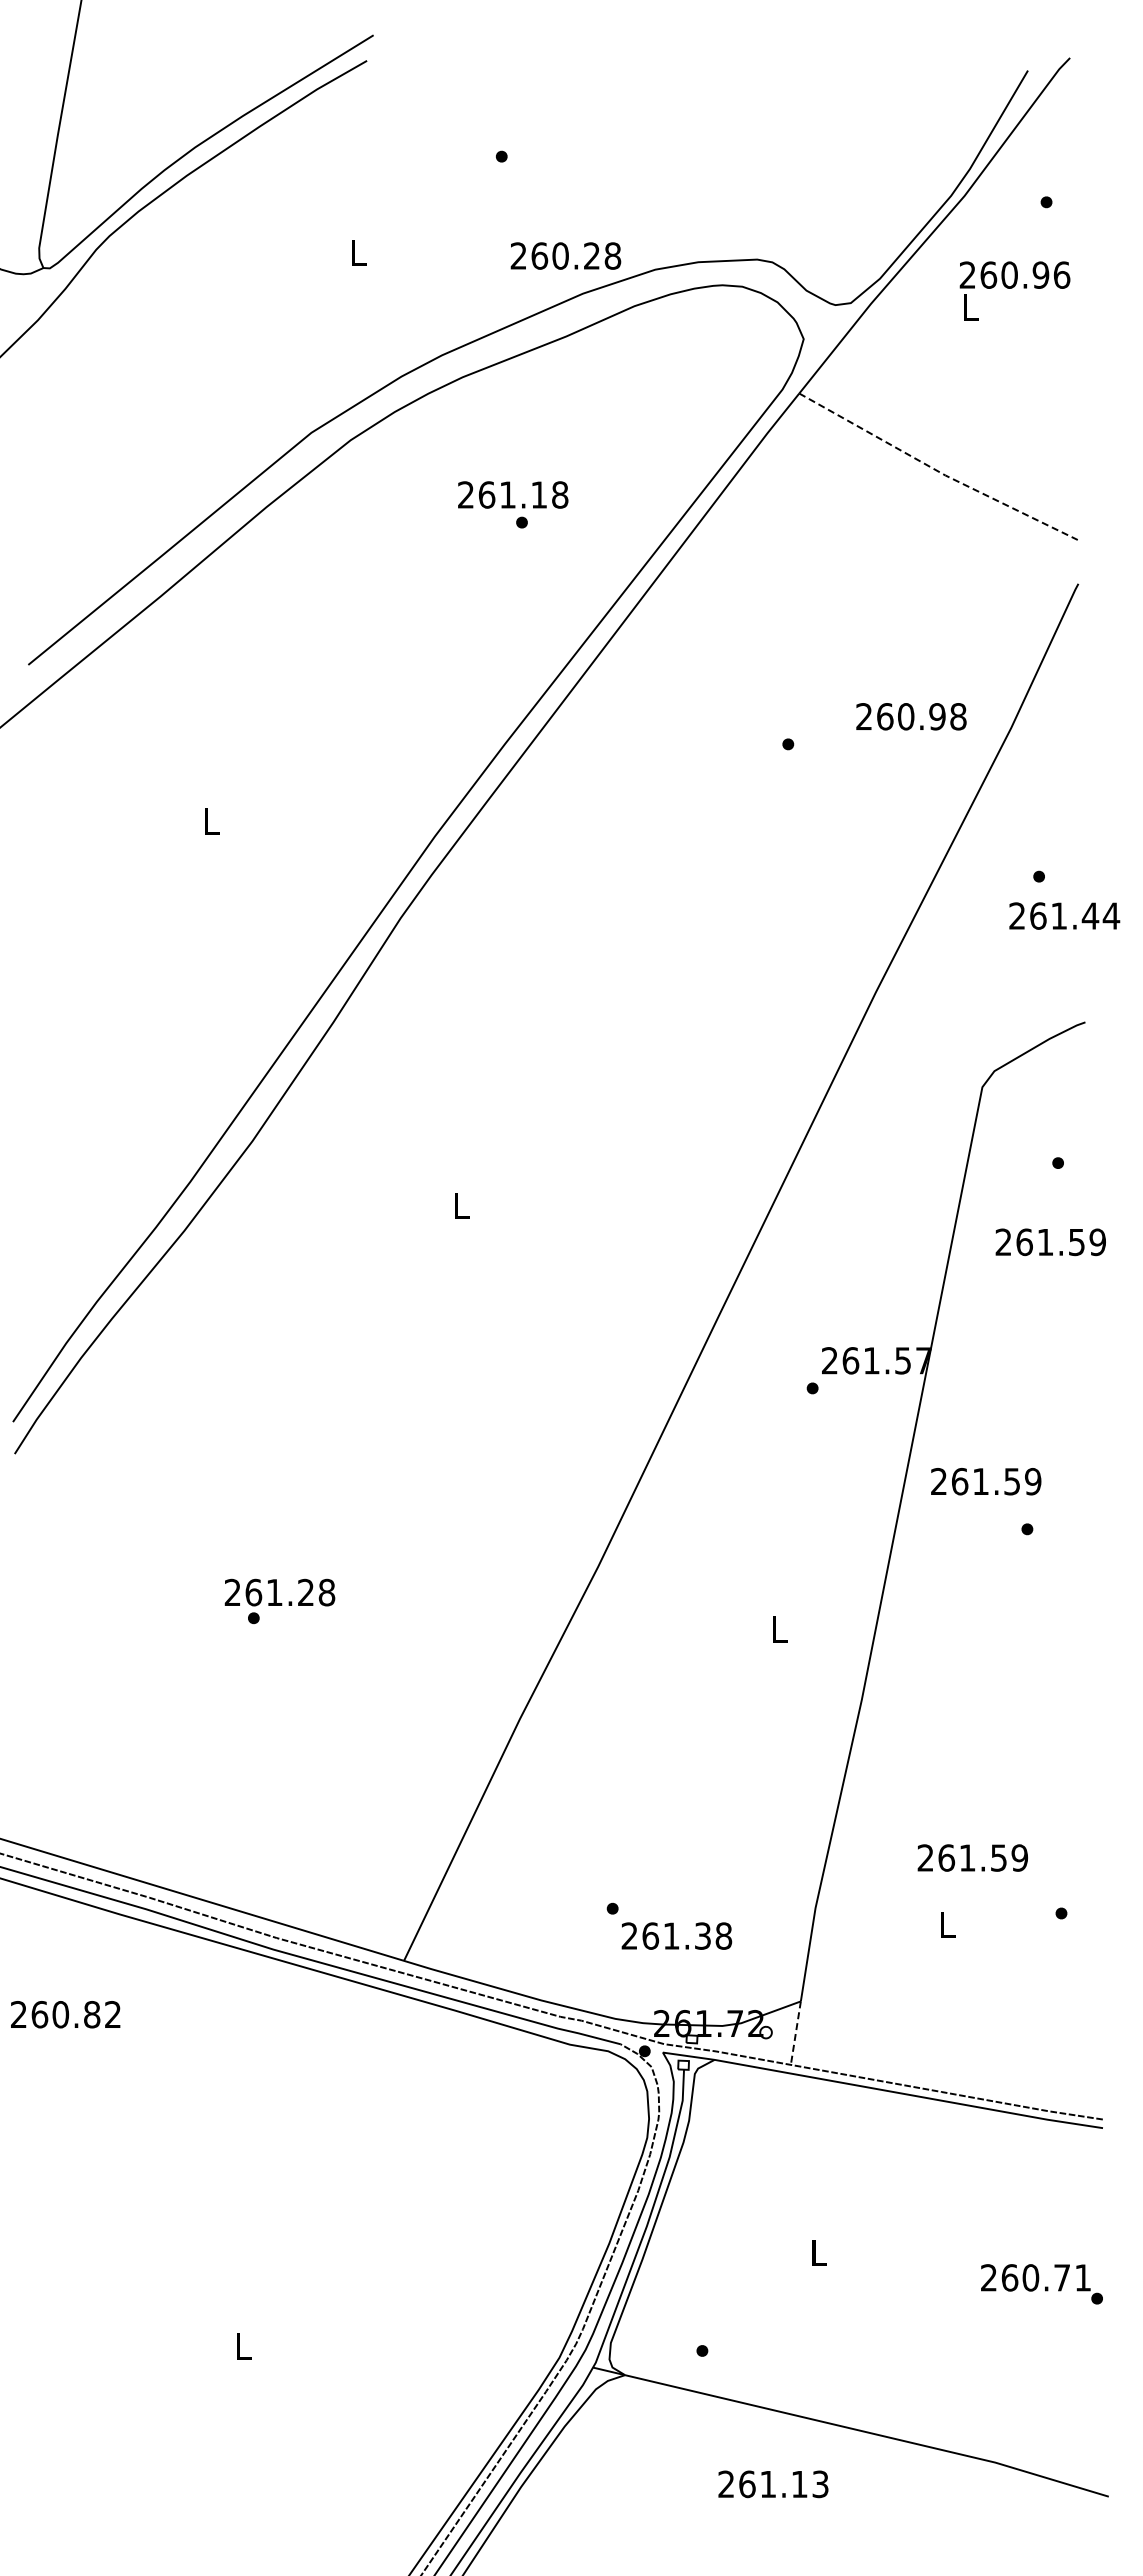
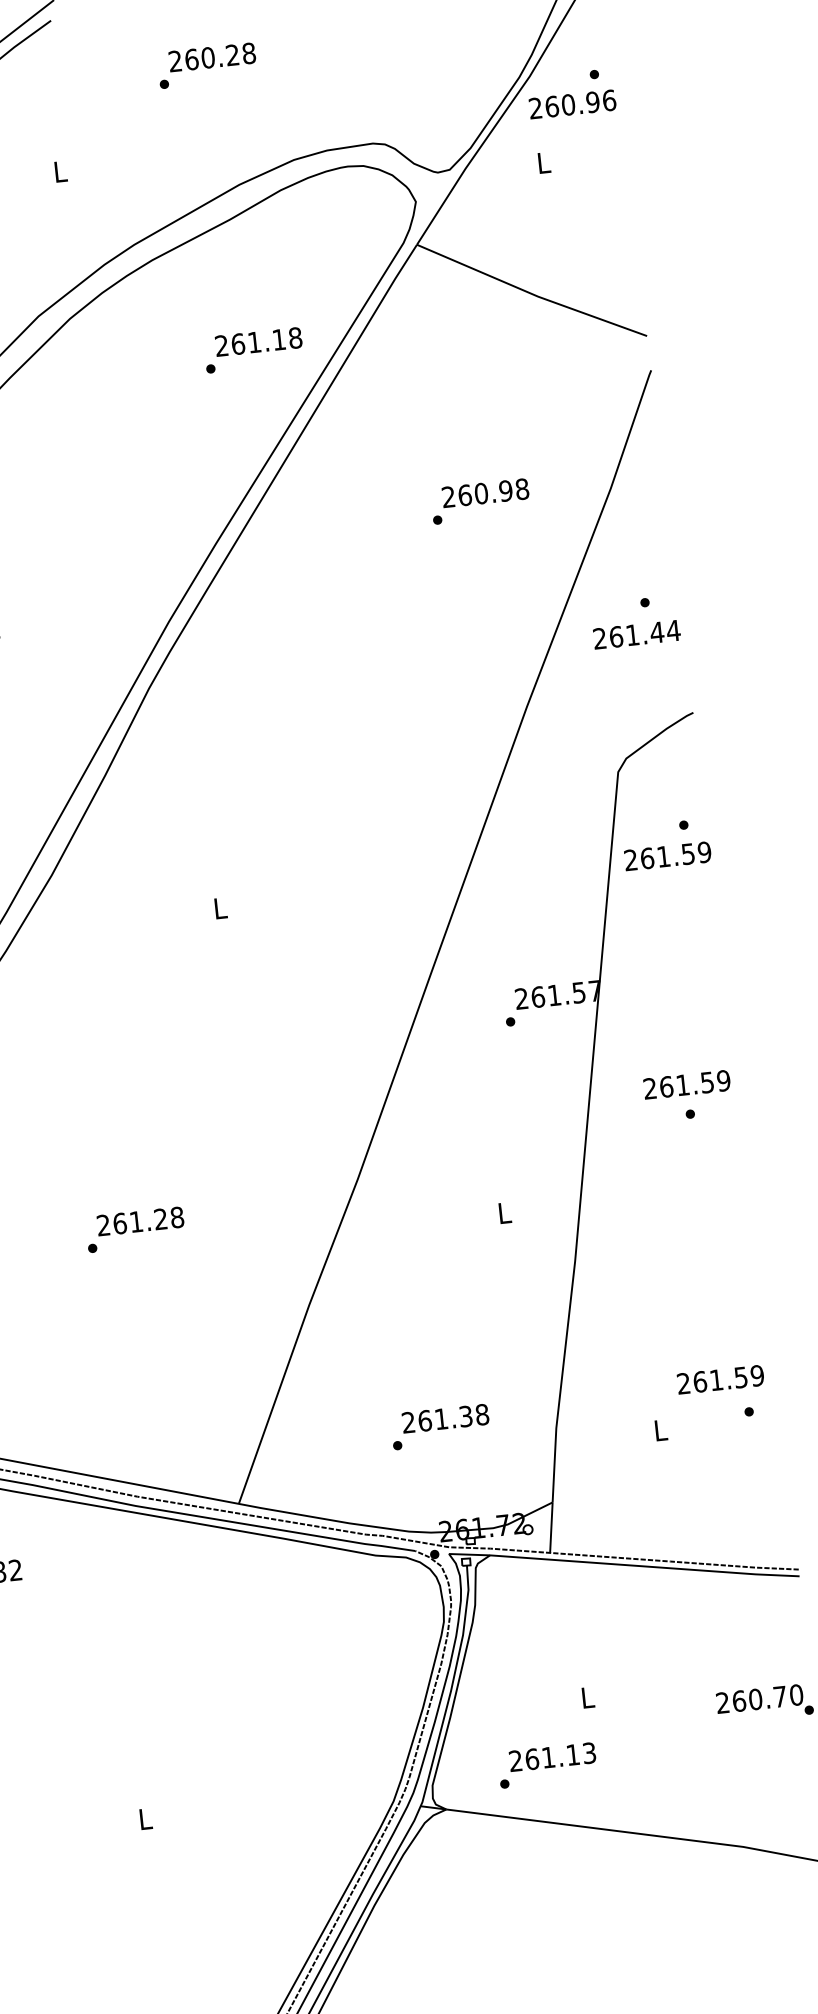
text: (565, 255) -> (211, 57), moved
text: (1014, 274) -> (572, 103), moved
line: (937, 471) -> (531, 294), dashed -> solid
text: (513, 494) -> (258, 341), moved
text: (911, 716) -> (485, 492), moved
text: (1064, 915) -> (636, 634), moved
text: (1050, 1242) -> (667, 856), moved
text: (986, 1481) -> (687, 1084), moved
text: (279, 1592) -> (140, 1221), moved
text: (972, 1857) -> (720, 1379), moved
text: (676, 1935) -> (445, 1418), moved
line: (795, 2033) -> (551, 1527), dashed -> solid
text: (1083, 2277) -> (796, 1694), 260.71 -> 260.70
text: (773, 2484) -> (552, 1757), moved

